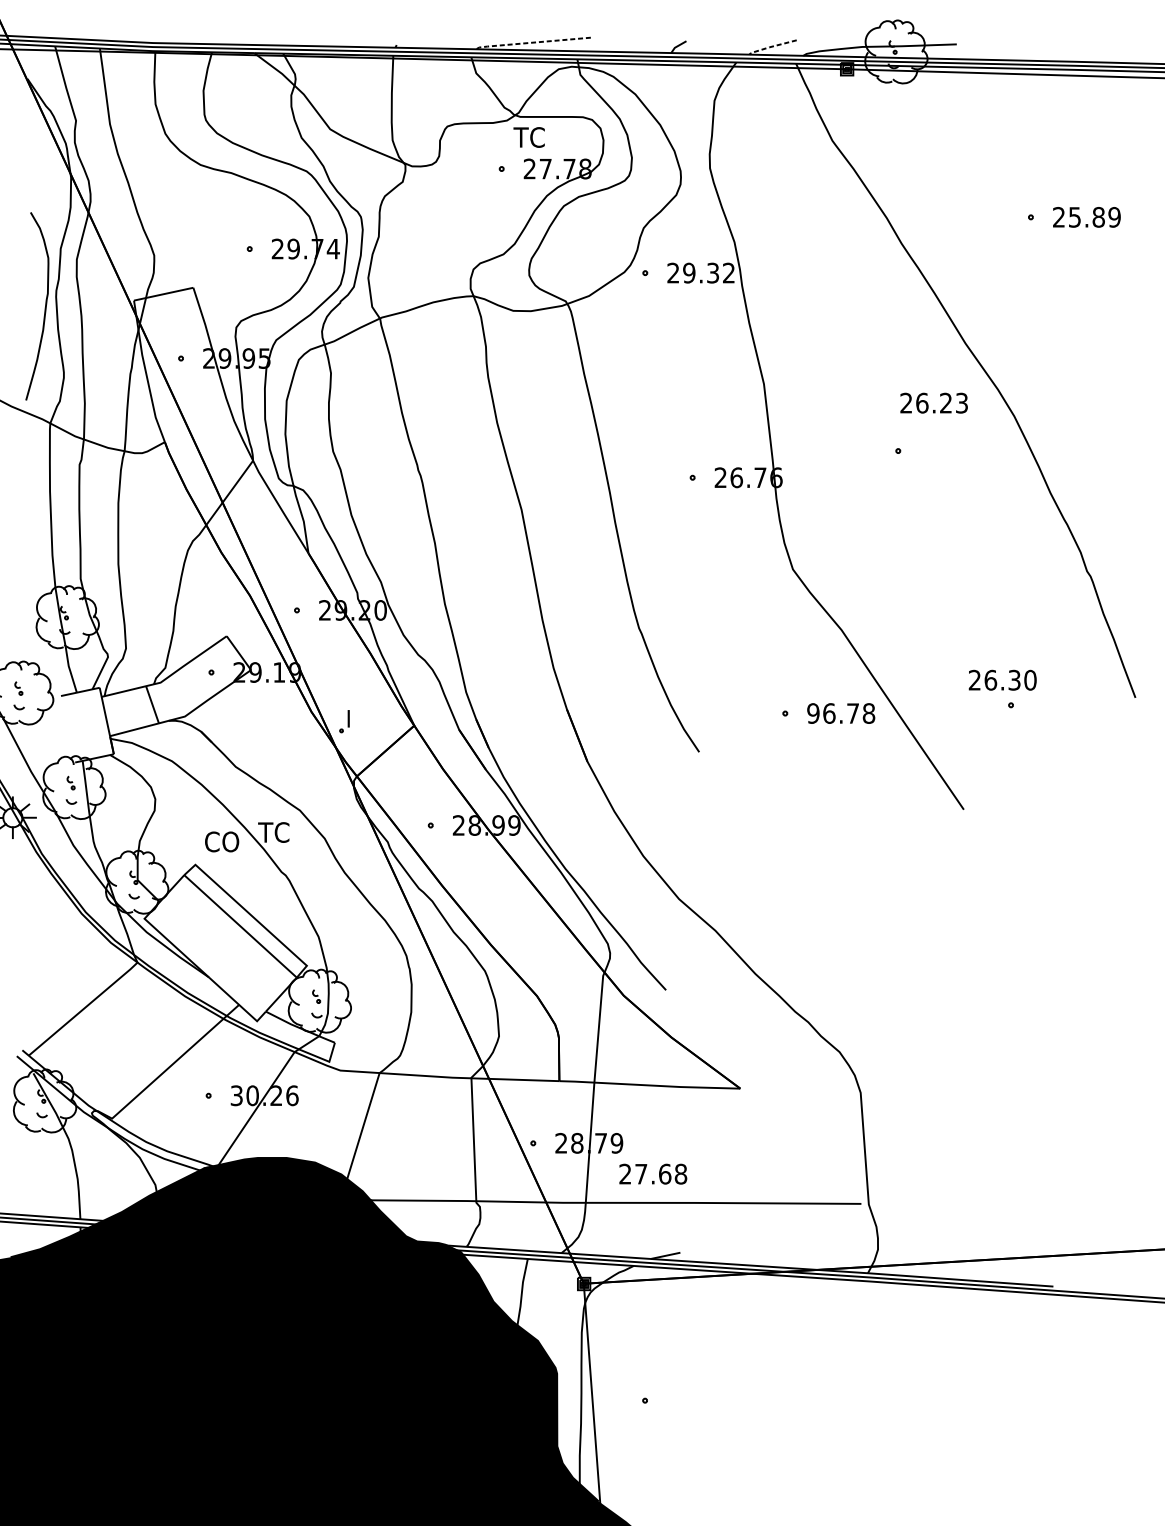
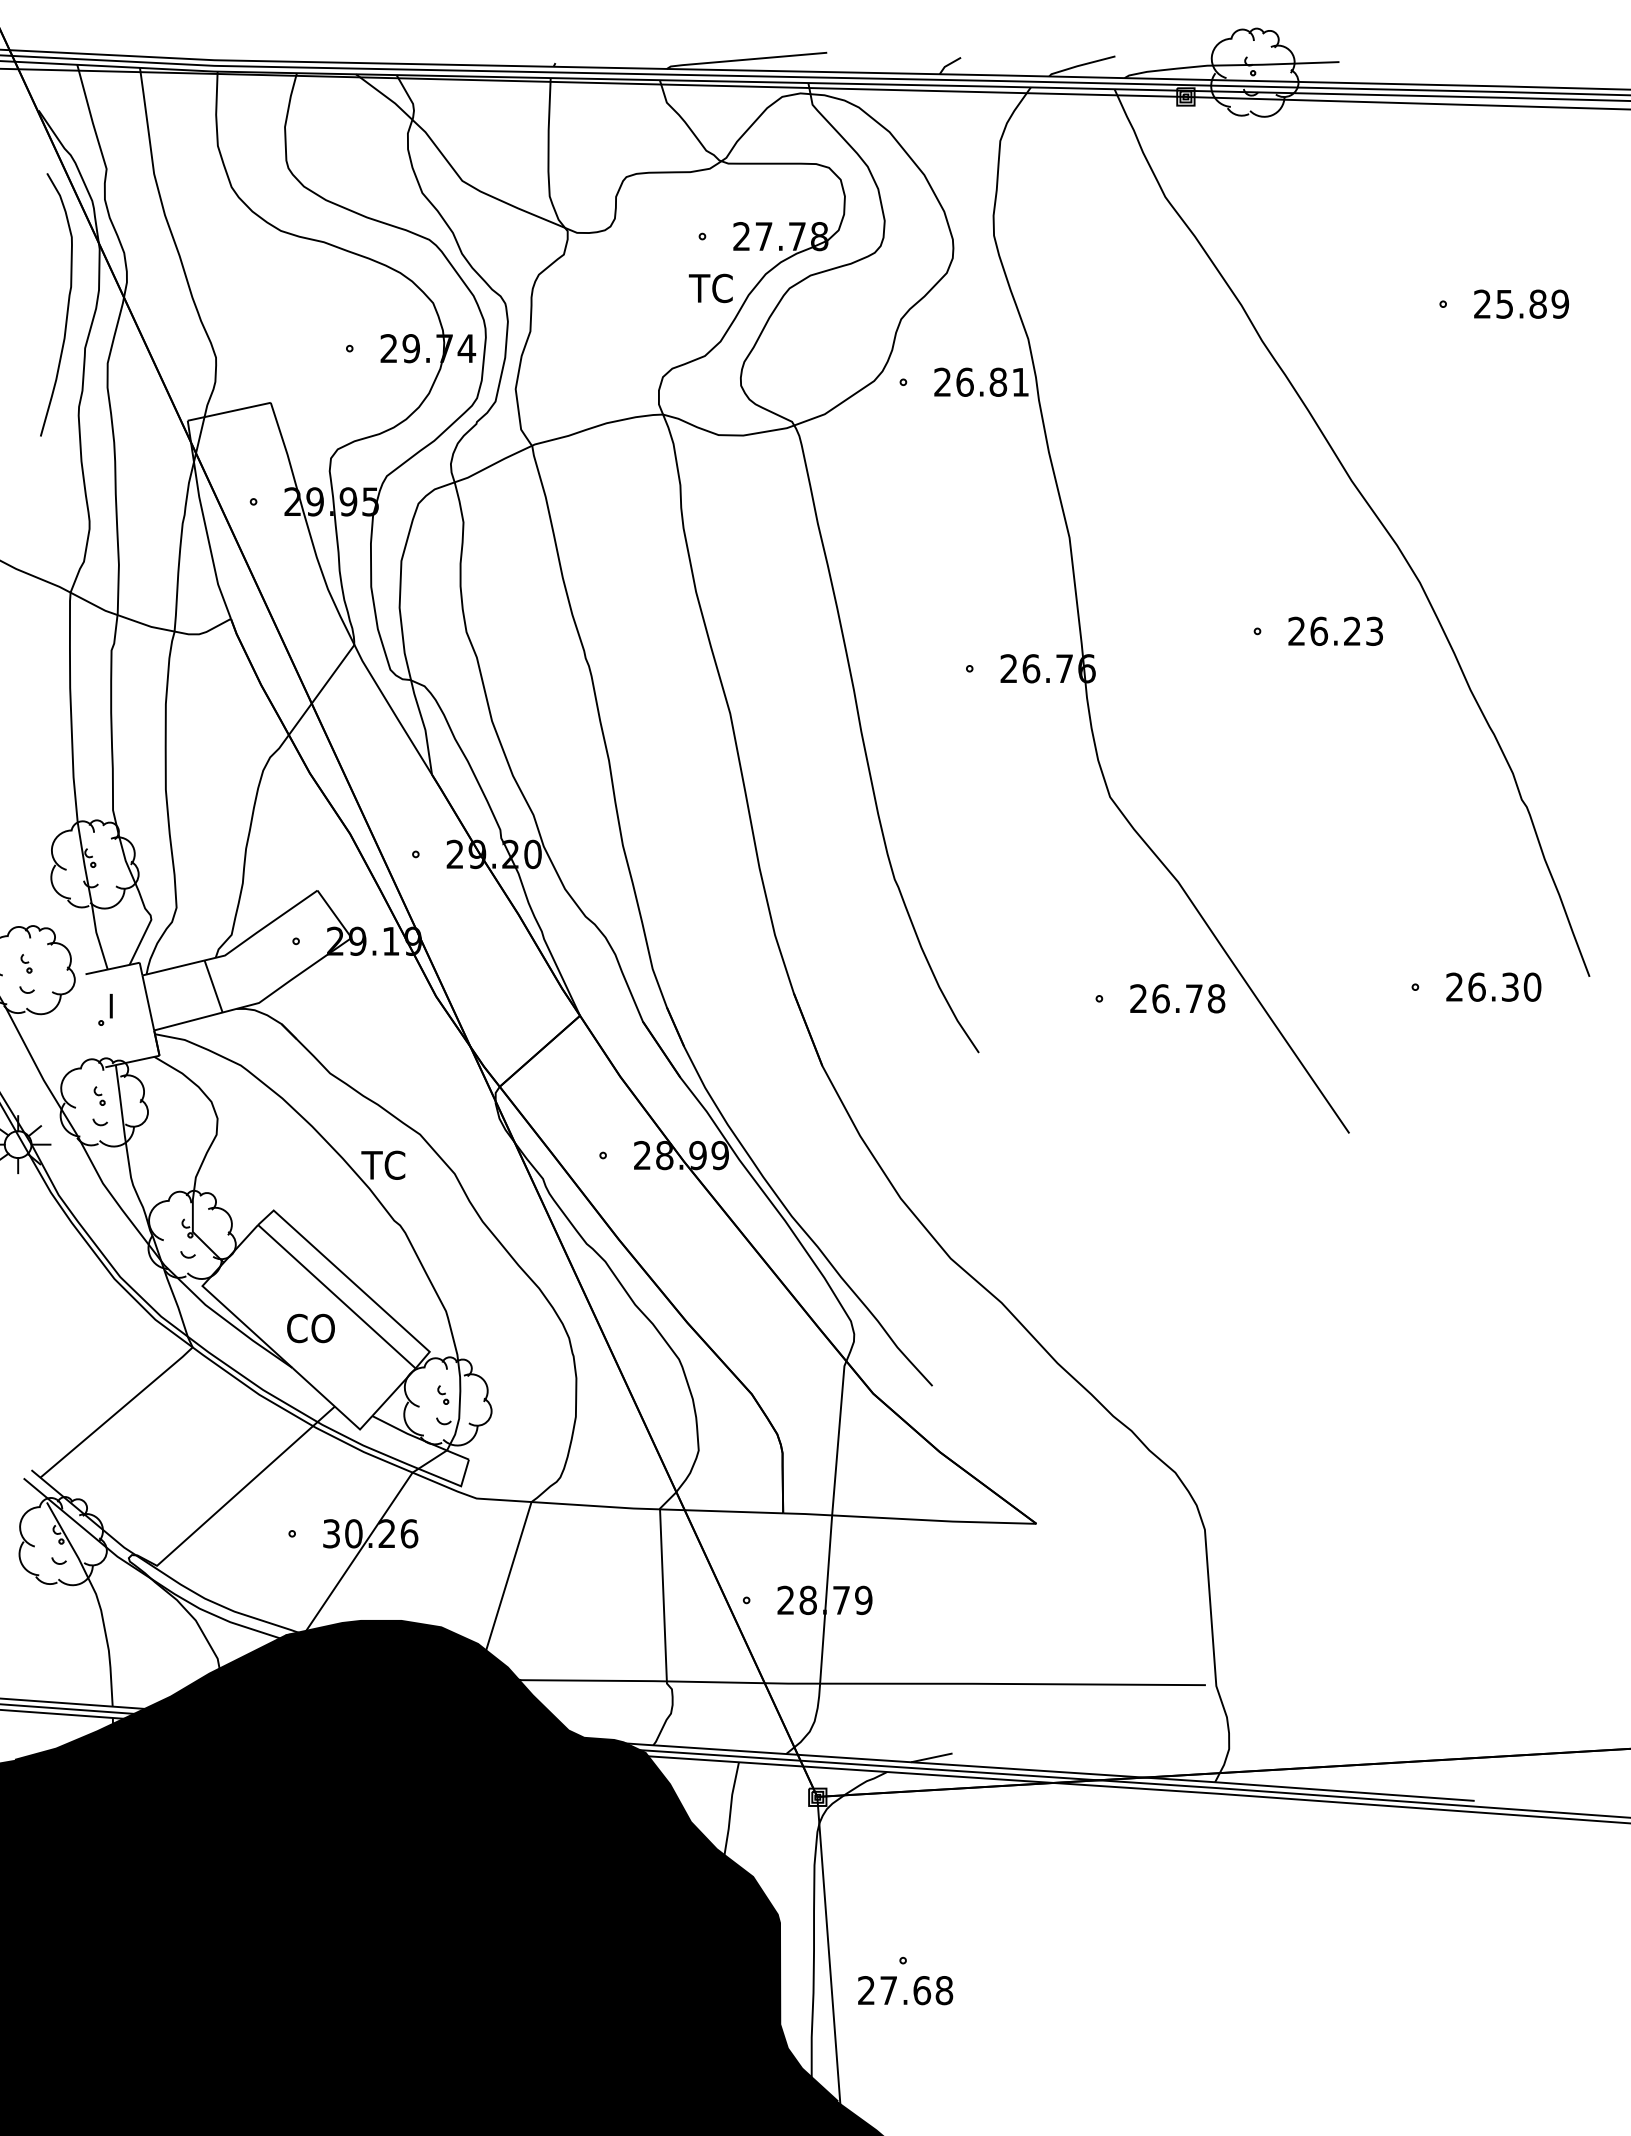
line: (532, 42) -> (745, 59), dashed -> solid
line: (771, 46) -> (1080, 65), dashed -> solid
text: (528, 137) -> (710, 288), moved
text: (708, 272) -> (992, 381), 29.32 -> 26.81
curve: (45, 306) -> (67, 304), moved
text: (933, 402) -> (1335, 630), moved
text: (1002, 679) -> (1493, 986), moved
text: (813, 713) -> (1138, 998), 96.78 -> 26.78
part: (344, 721) -> (105, 1009), moved
text: (221, 841) -> (310, 1328), moved
text: (653, 1174) -> (905, 1990), moved

